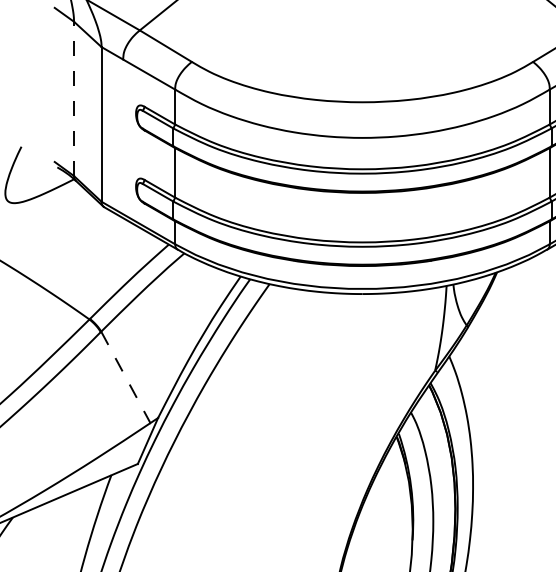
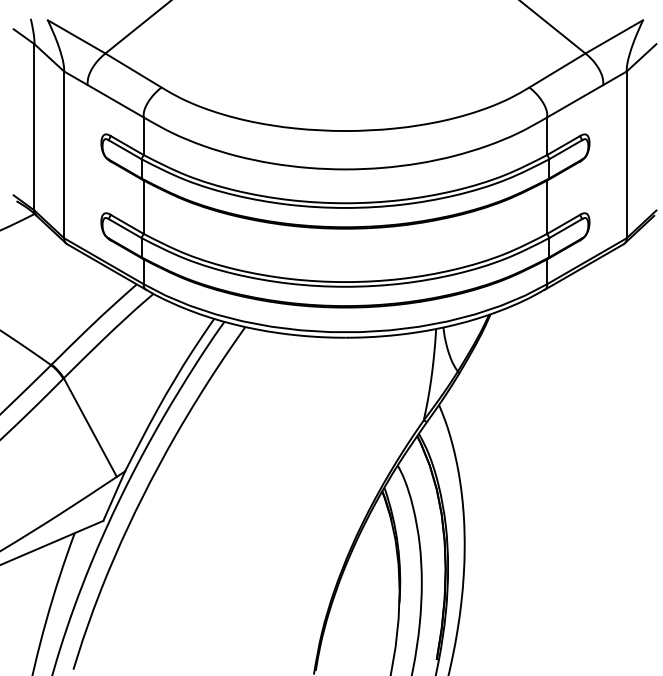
line: (74, 98) -> (34, 126), dashed -> solid
line: (125, 377) -> (90, 427), dashed -> solid

